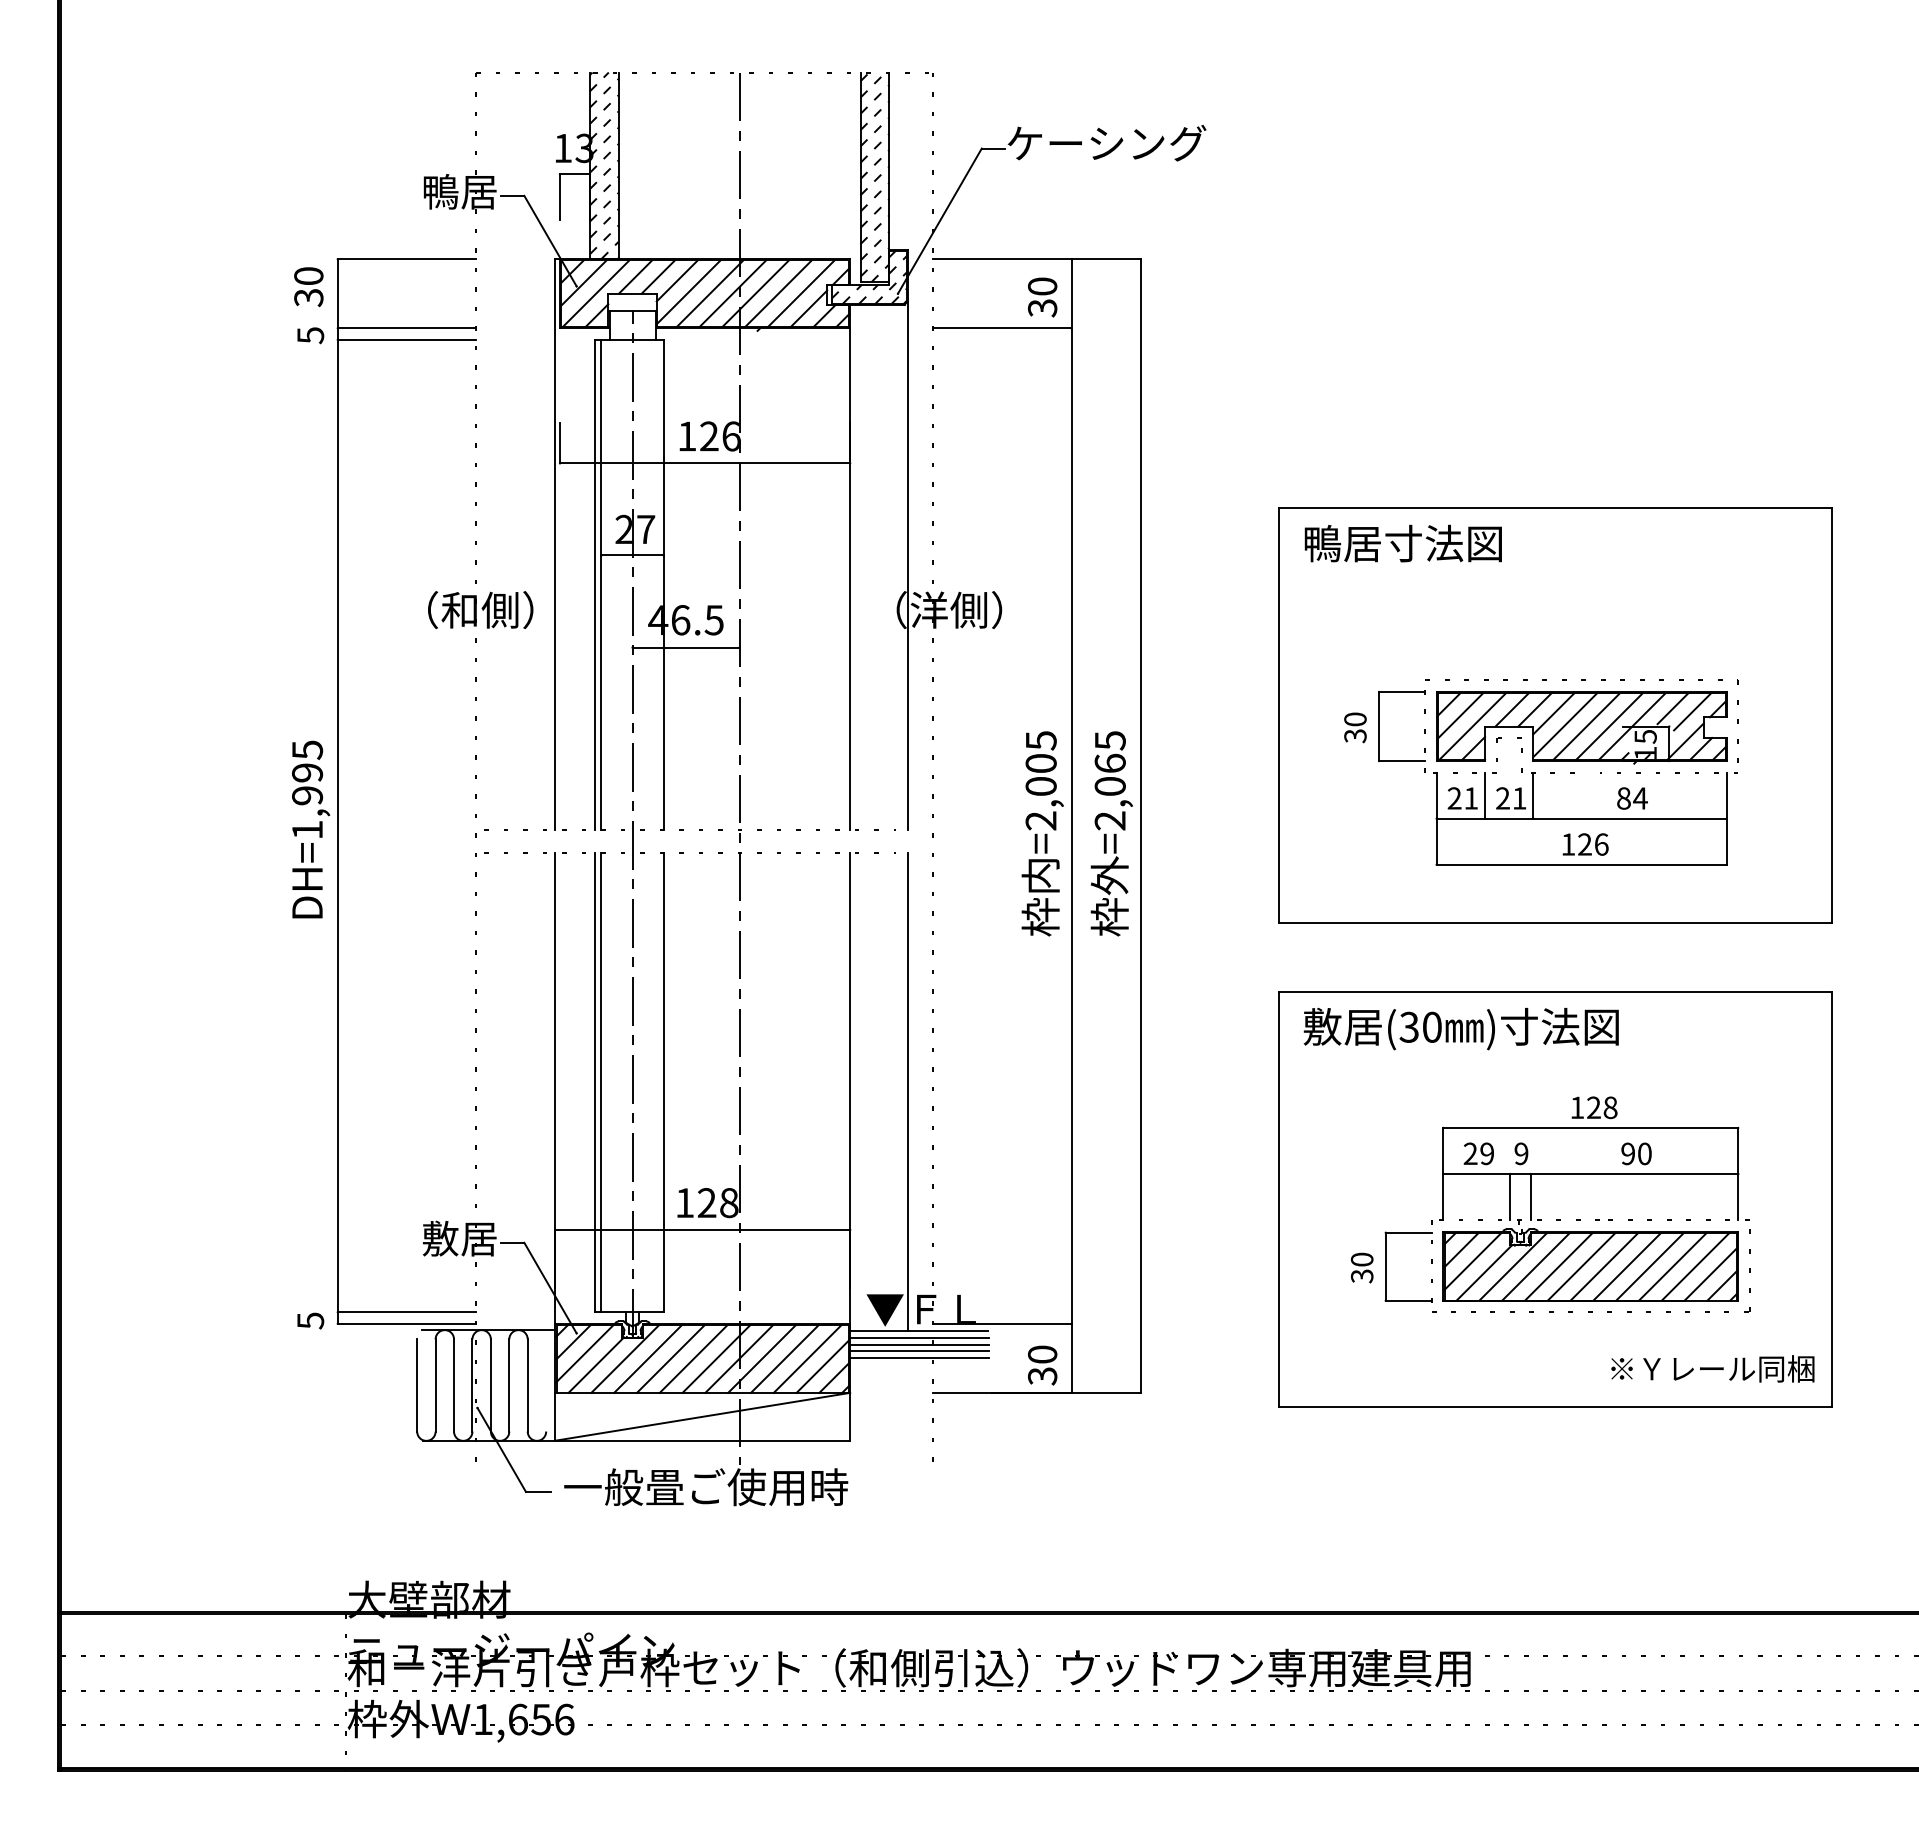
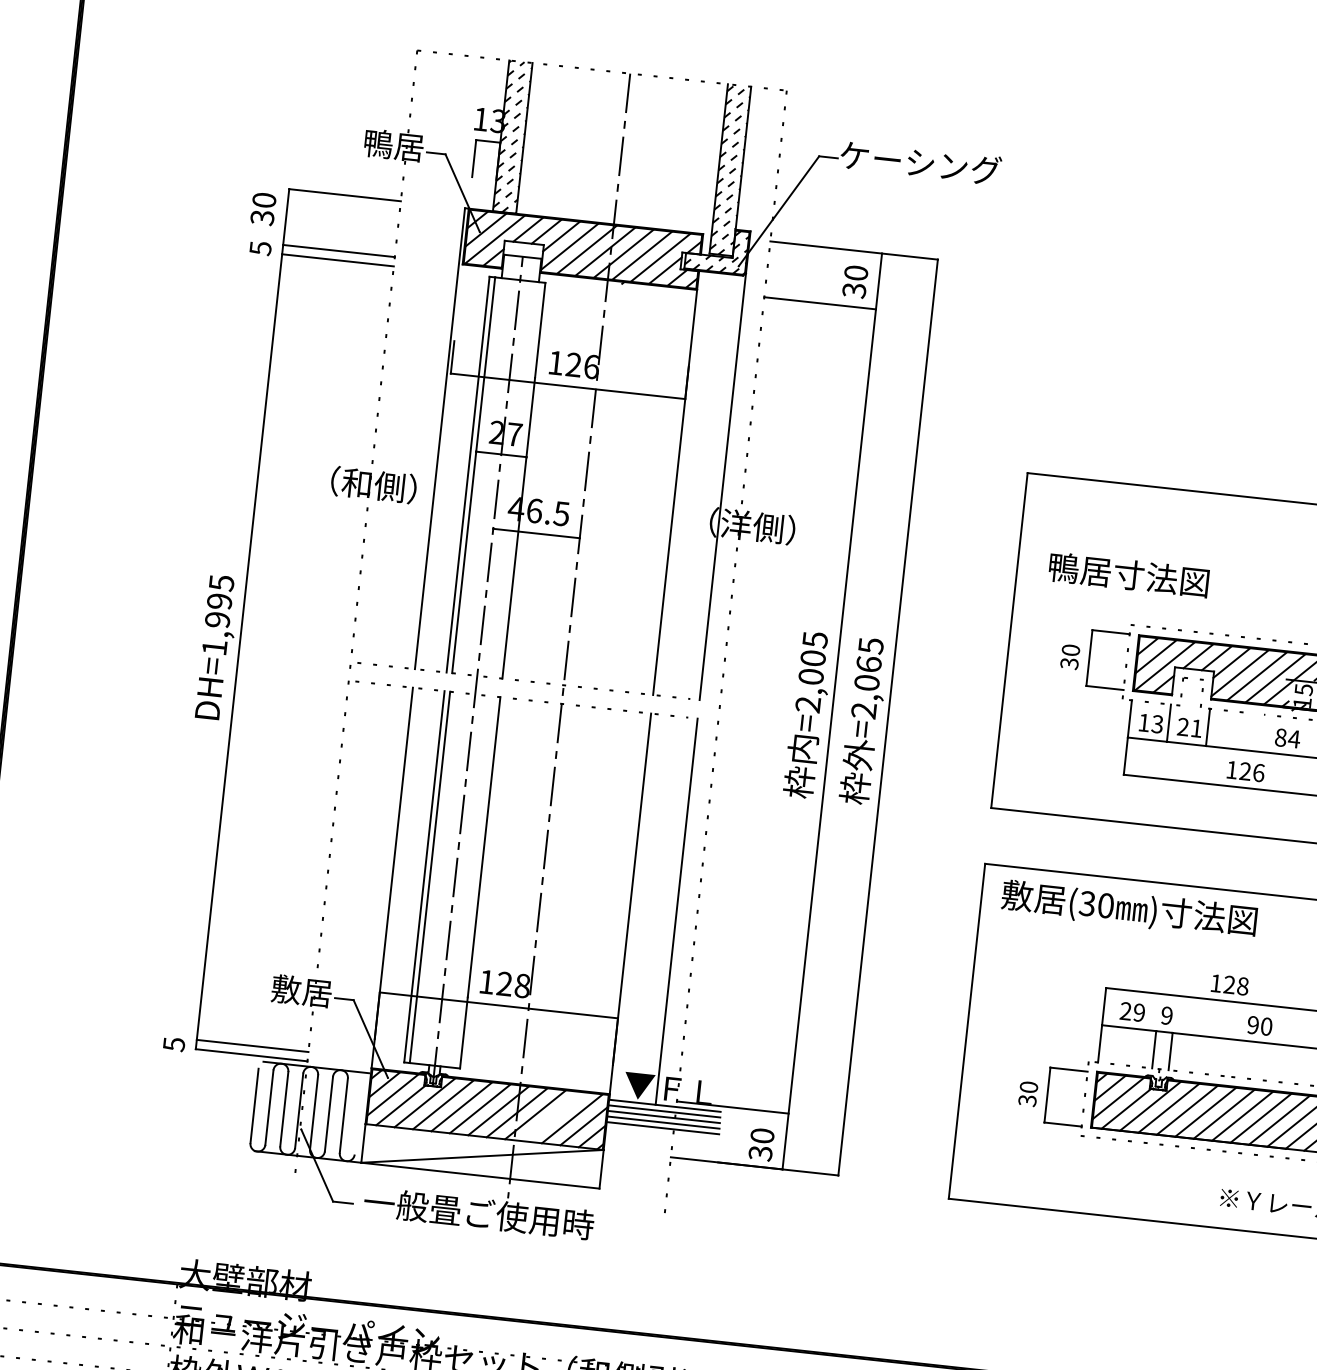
text: (1402, 543) -> (1128, 574), moved
text: (1462, 798) -> (1150, 723), 21 -> 13
line: (784, 1358) -> (553, 1116), removed

